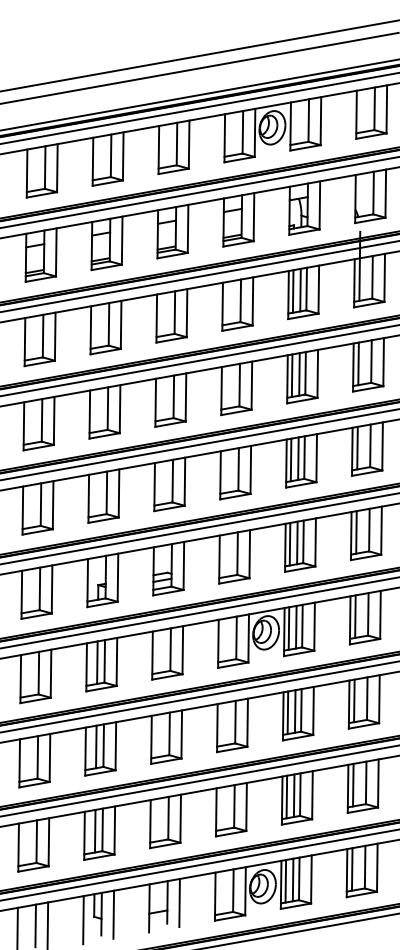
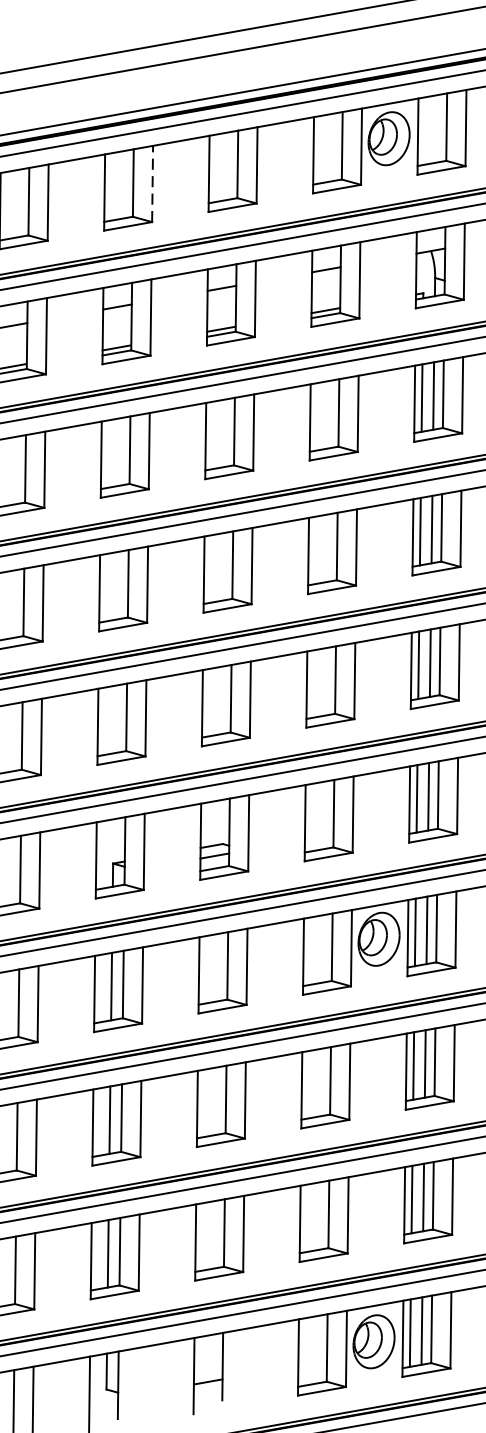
line: (123, 155) -> (153, 182), solid -> dashed
line: (179, 902) -> (241, 1366), removed
line: (113, 914) -> (137, 1385), removed

